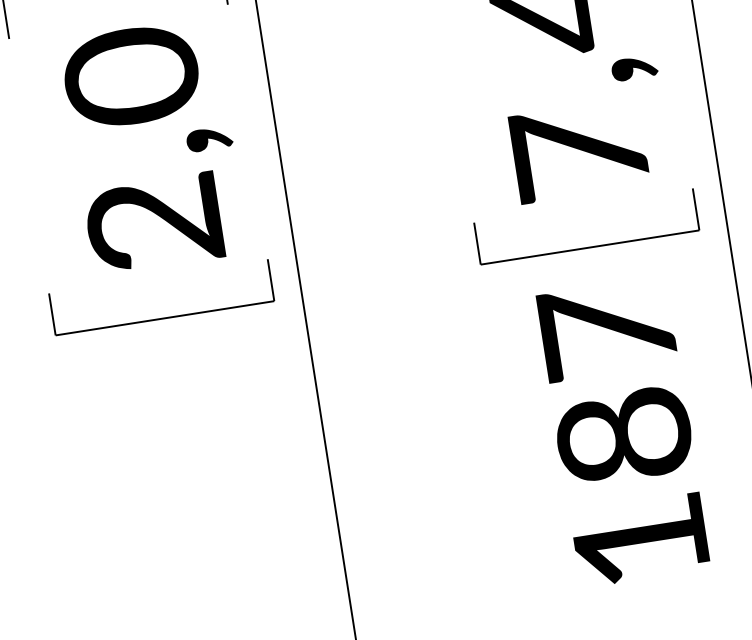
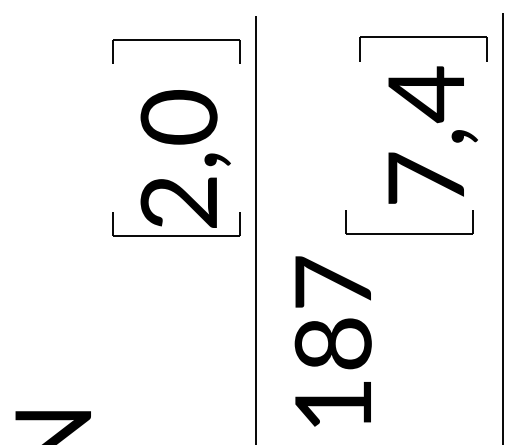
text: (153, 145) -> (185, 158), moved
part: (589, 246) -> (409, 233), moved
text: (622, 432) -> (332, 341), moved

